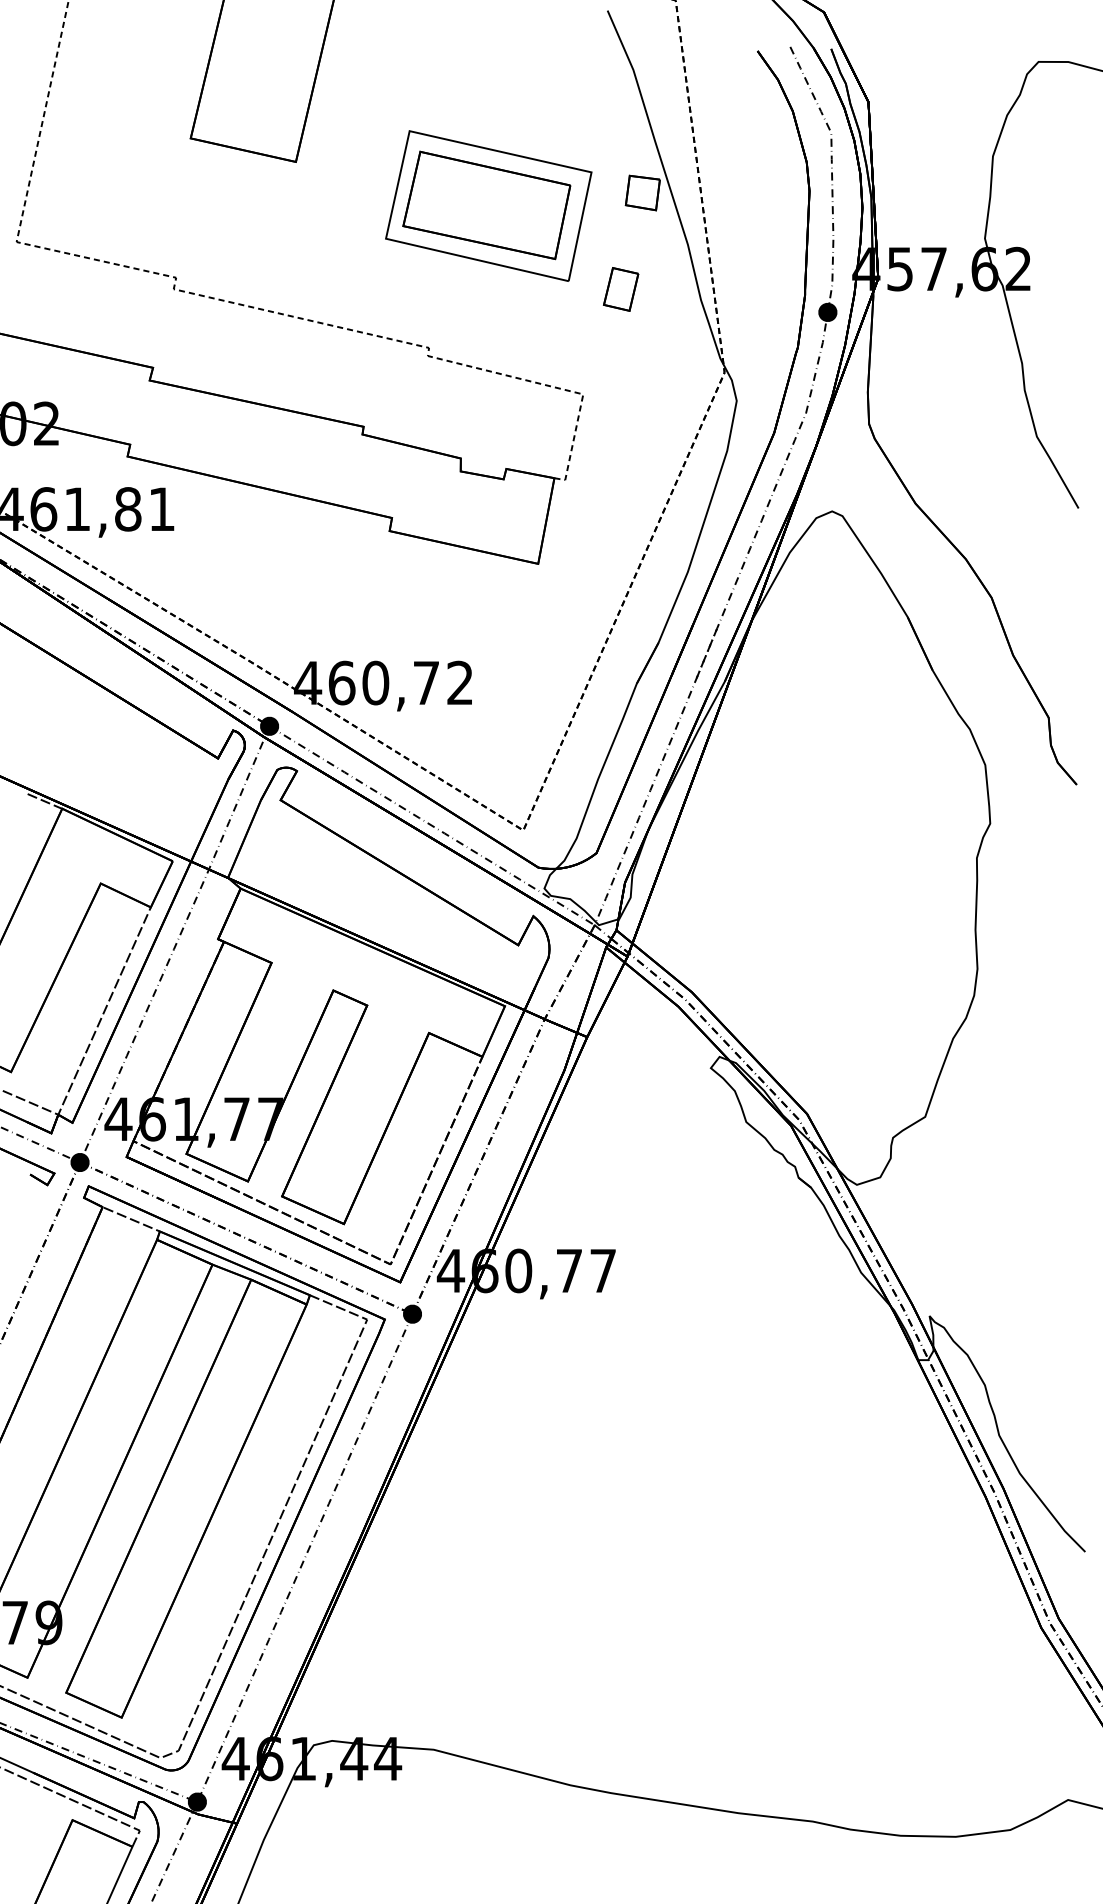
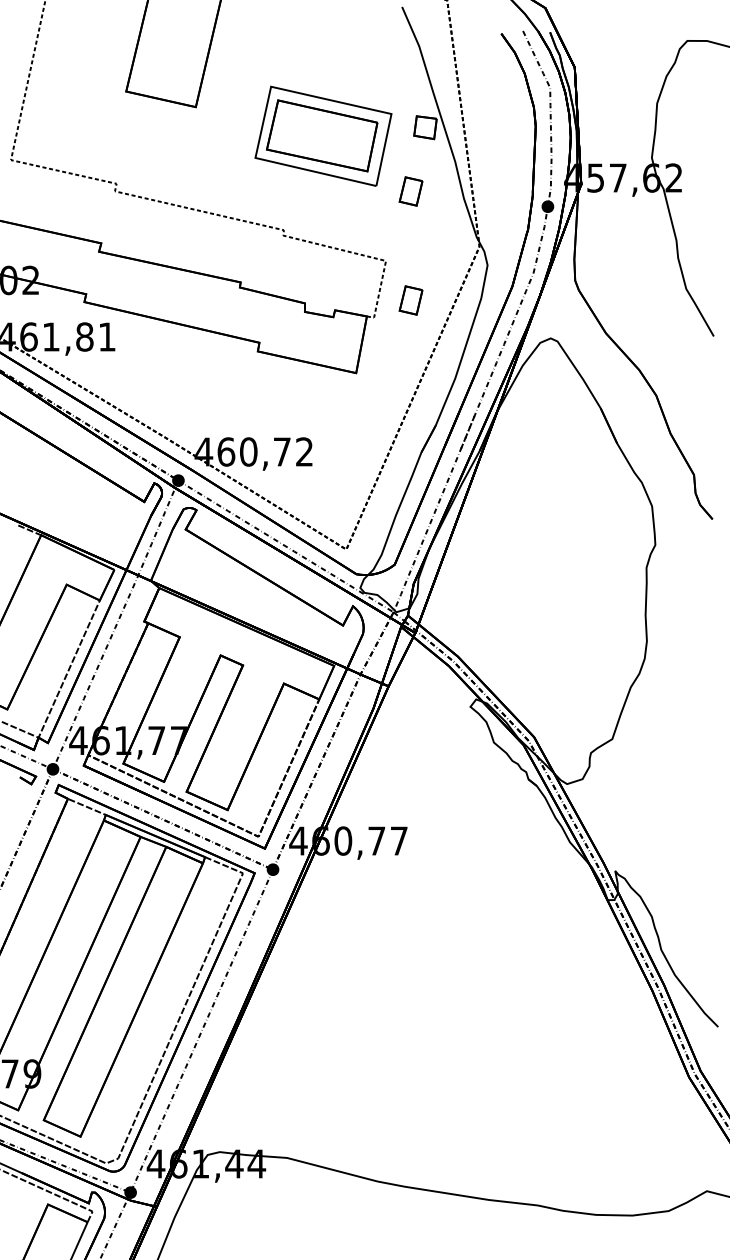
part: (620, 454) -> (410, 300), added

